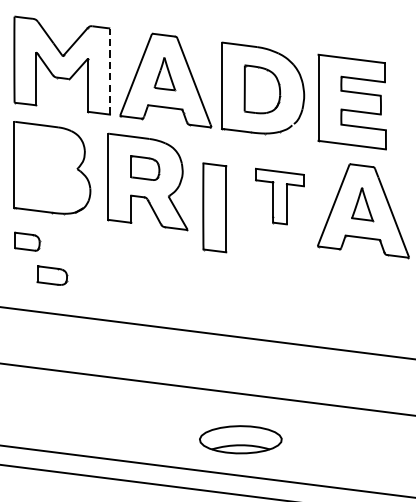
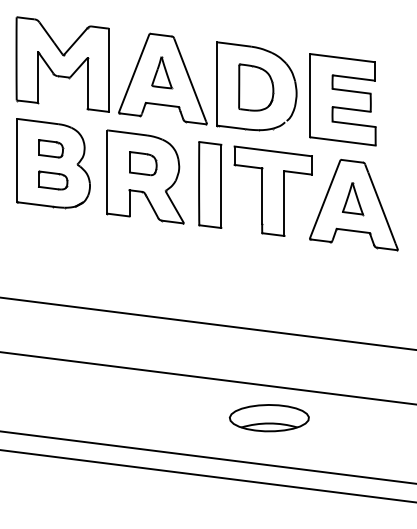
line: (109, 71) -> (108, 70), dashed -> solid
part: (279, 195) -> (272, 190), size x1.67
part: (215, 207) -> (210, 184), moved
part: (27, 241) -> (51, 148), moved
part: (52, 275) -> (53, 180), moved
part: (239, 440) -> (268, 418), moved

